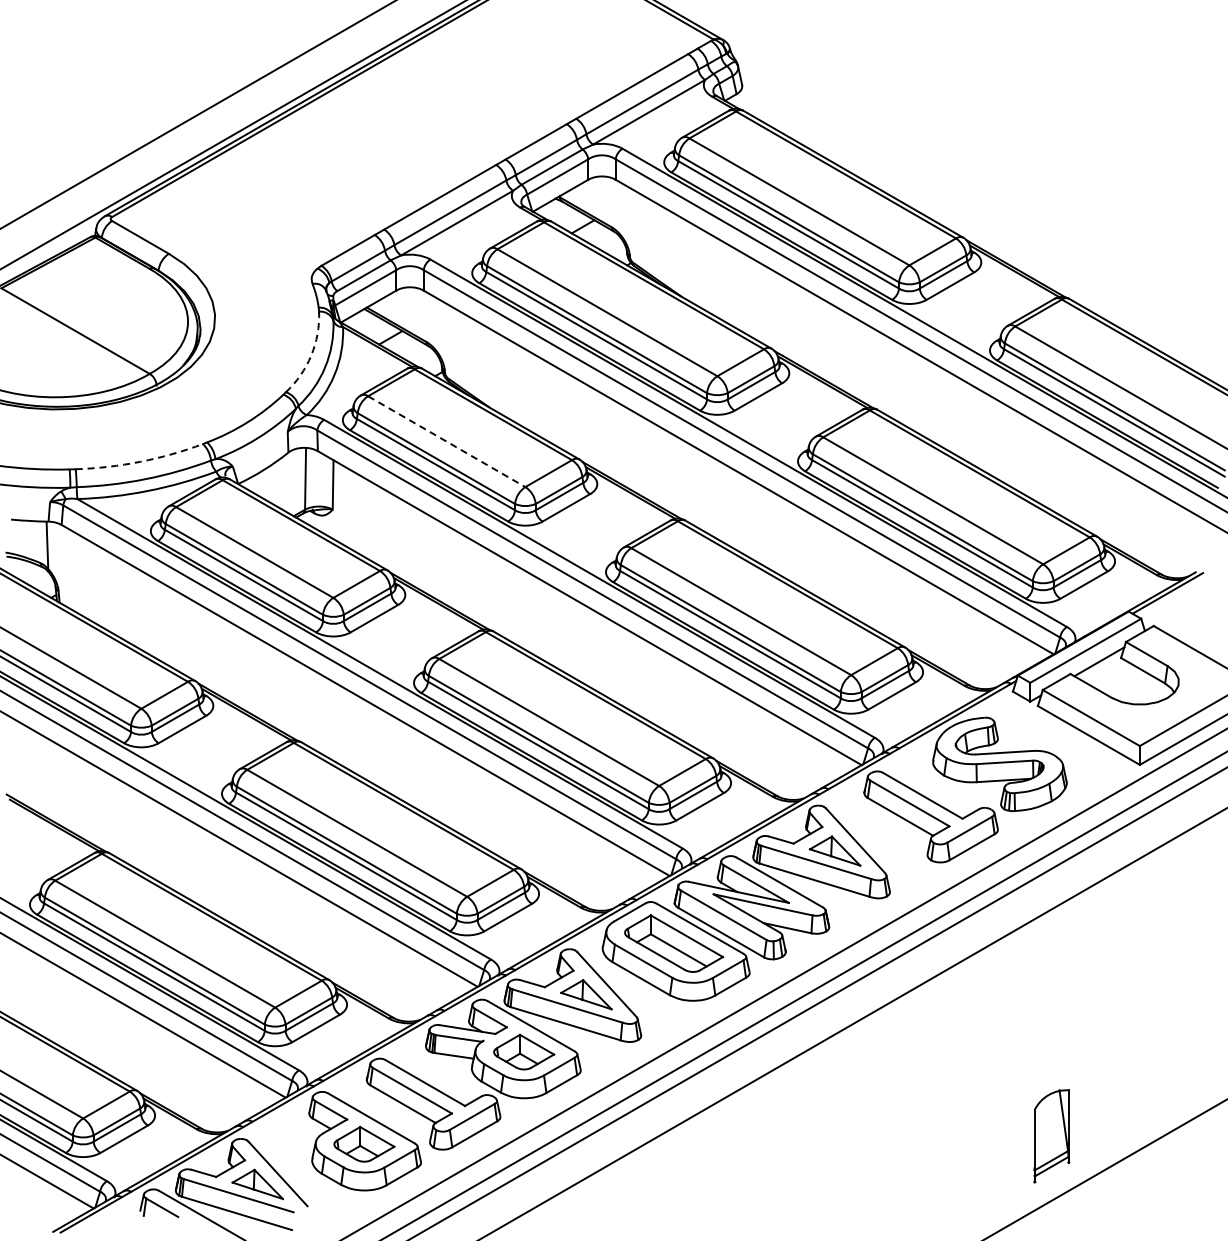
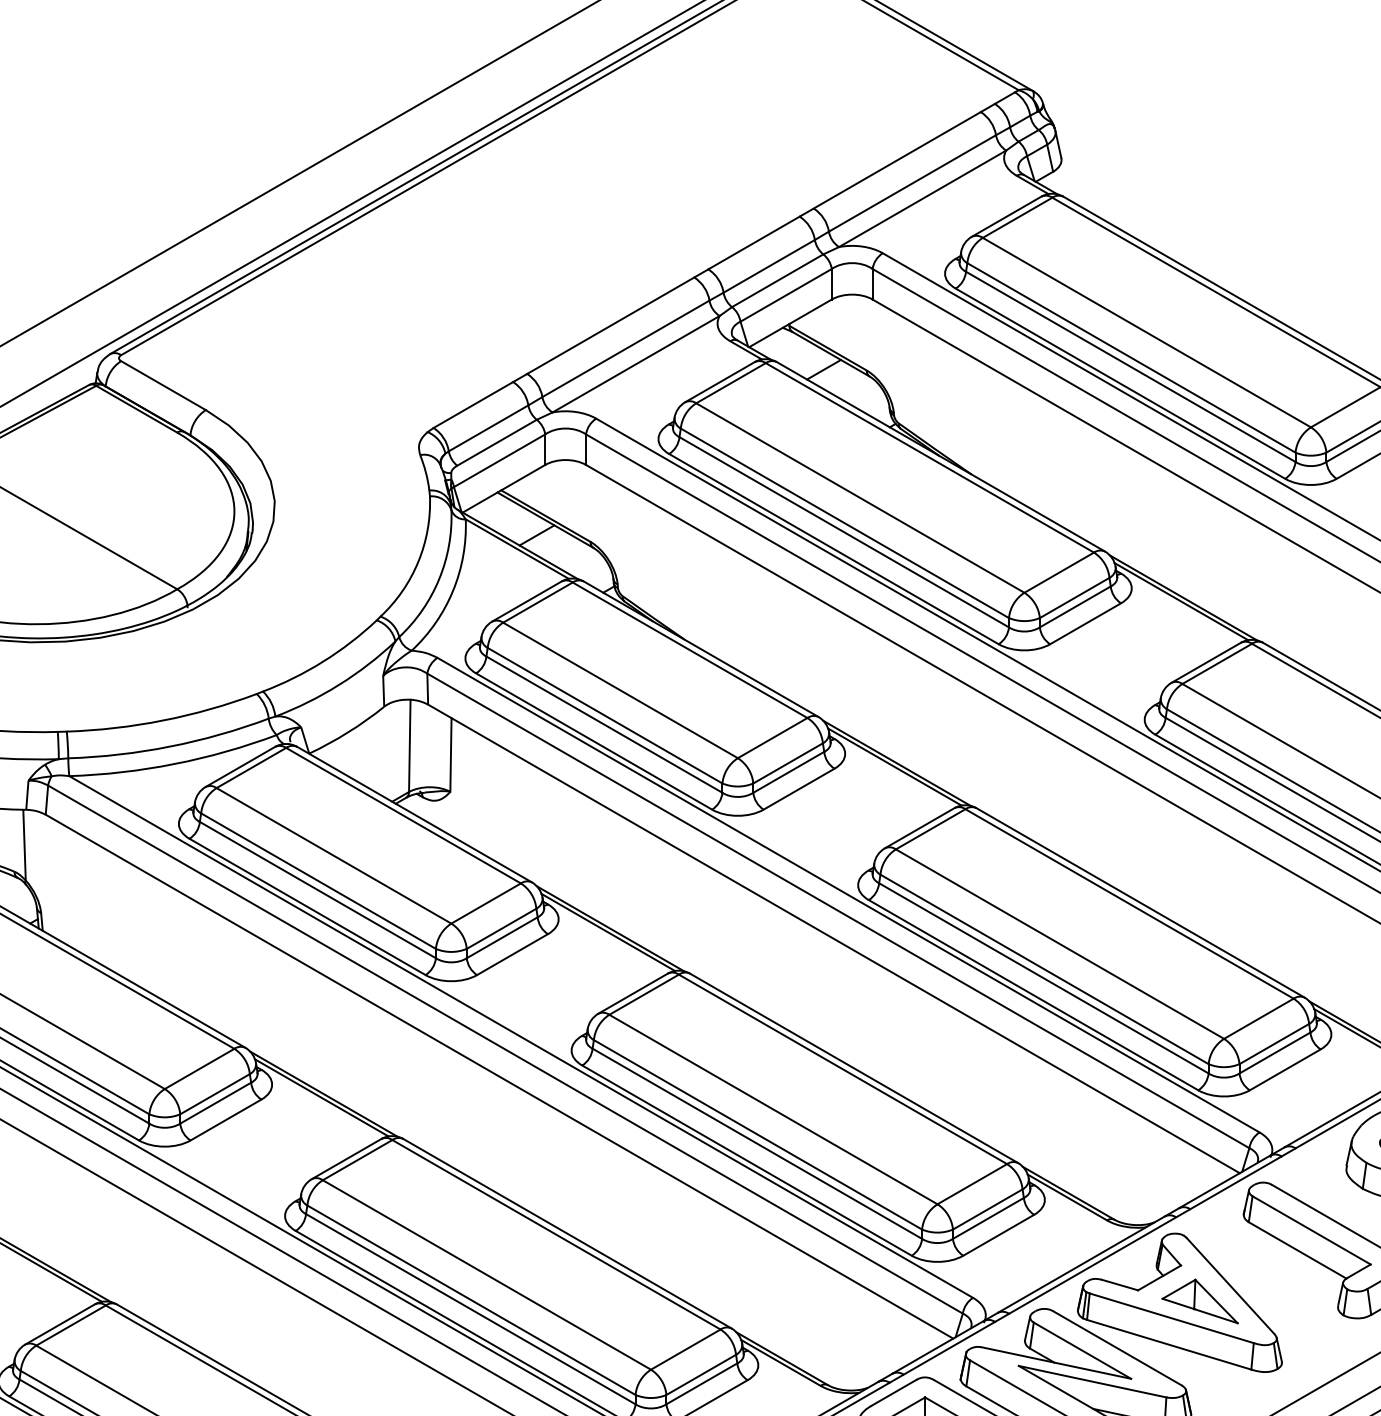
arc: (311, 355) -> (418, 561), dashed -> solid
line: (446, 441) -> (620, 690), dashed -> solid
arc: (140, 461) -> (163, 720), dashed -> solid

